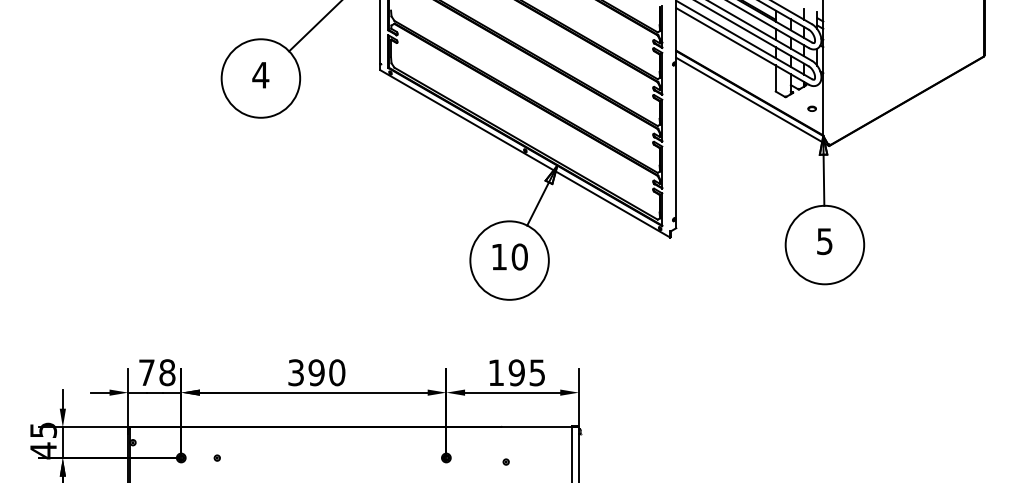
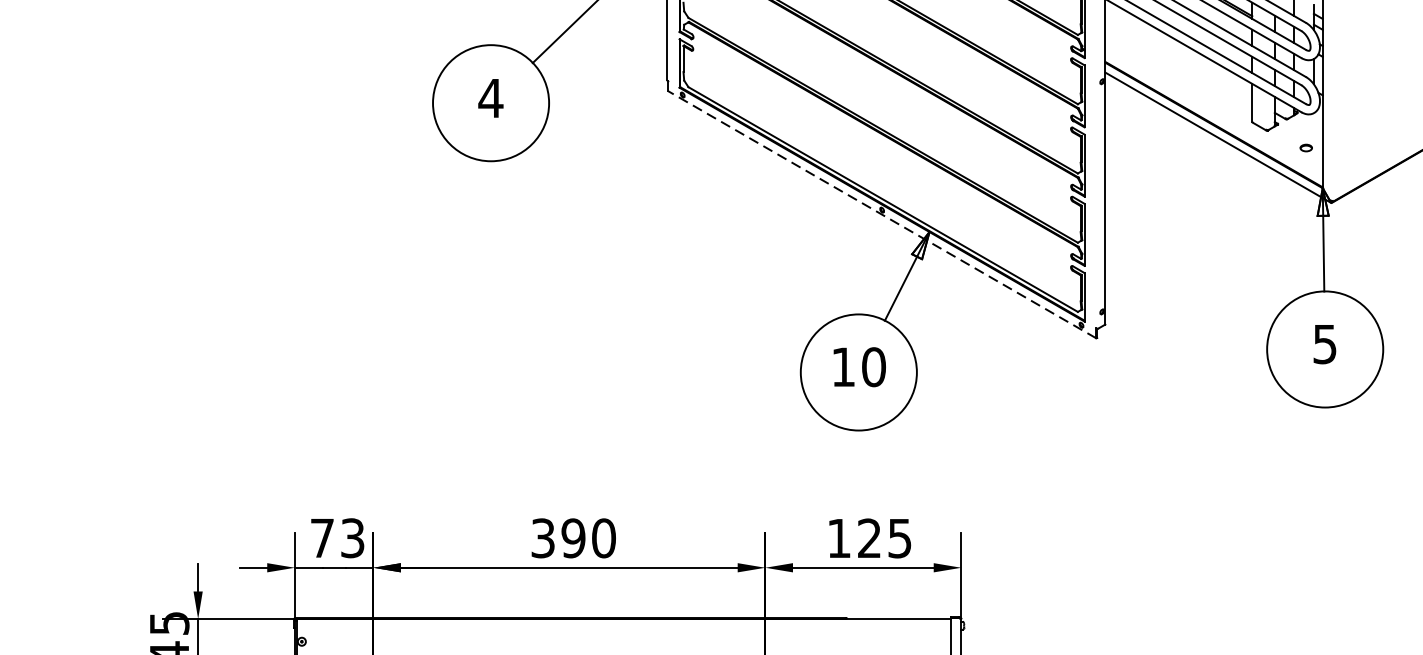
line: (524, 153) -> (880, 214), solid -> dashed
text: (167, 372) -> (352, 537), 78 -> 73
text: (516, 372) -> (869, 537), 195 -> 125

